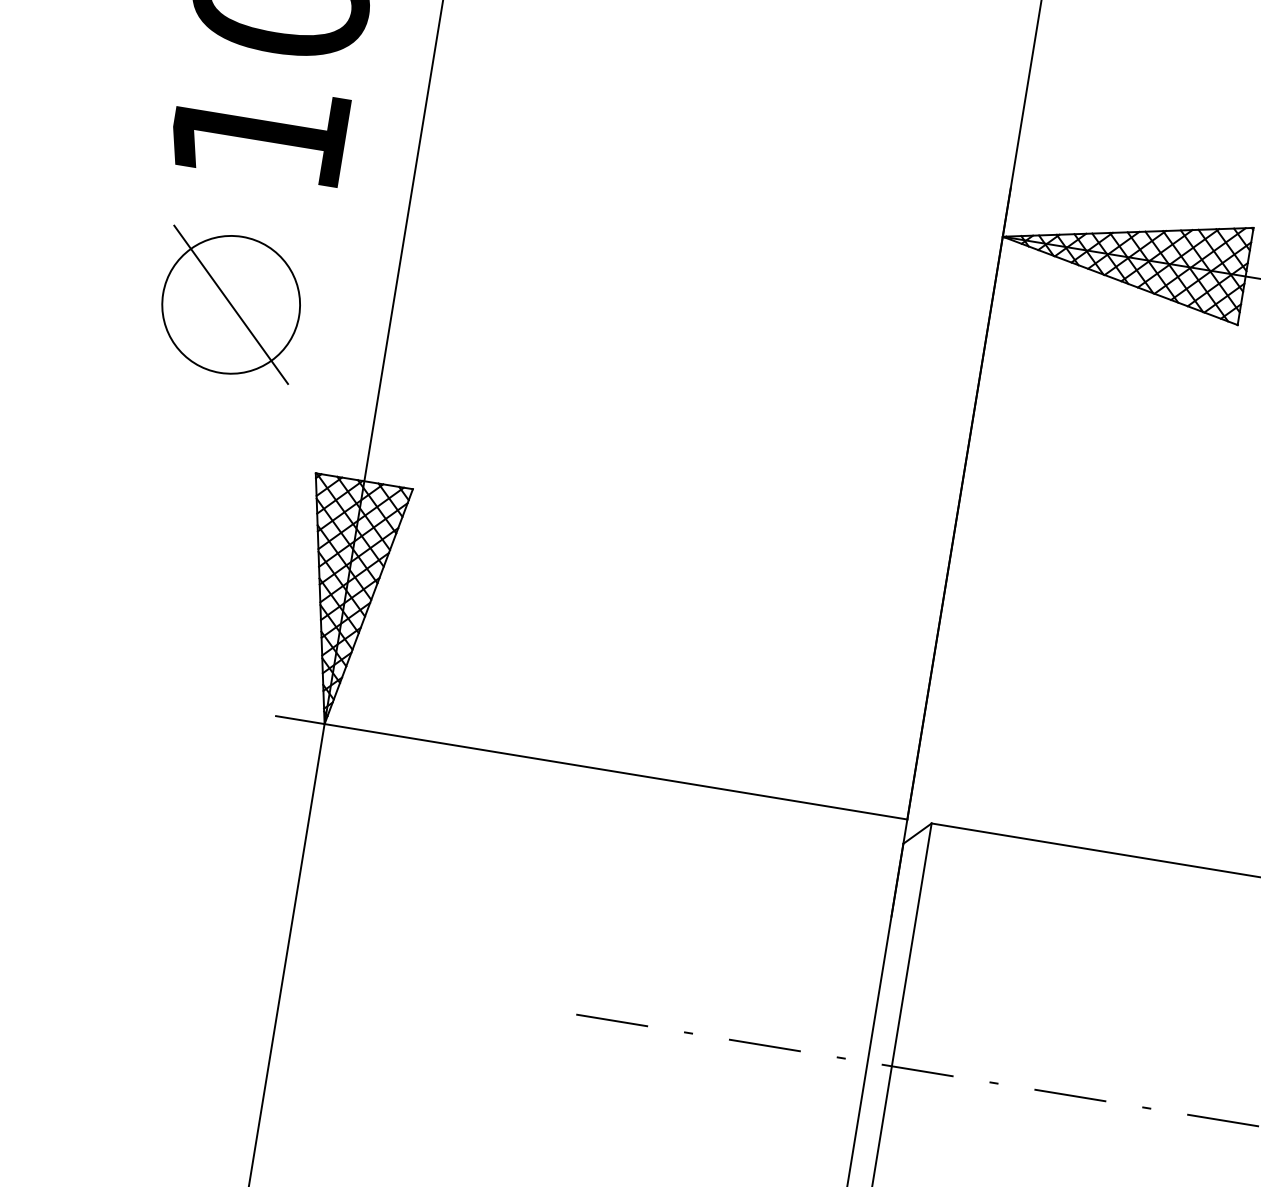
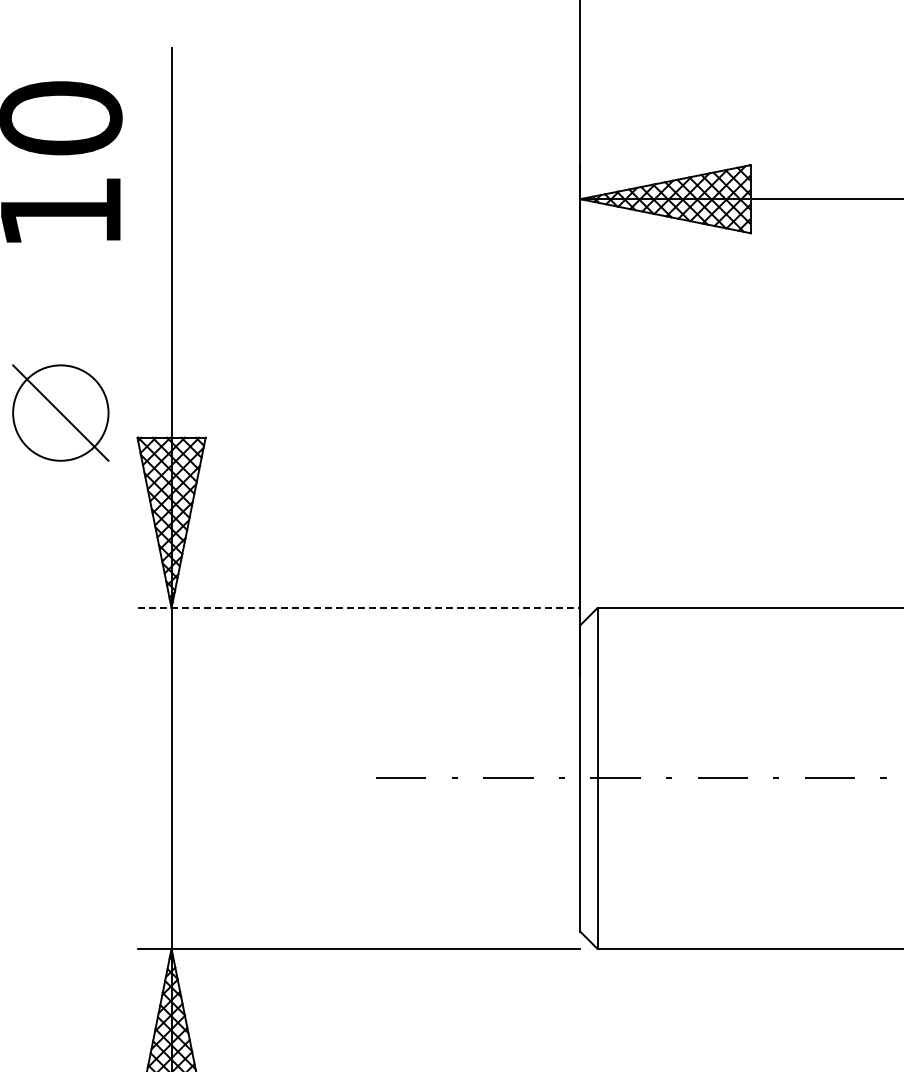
part: (230, 303) -> (60, 412), moved
line: (592, 768) -> (359, 608), solid -> dashed

